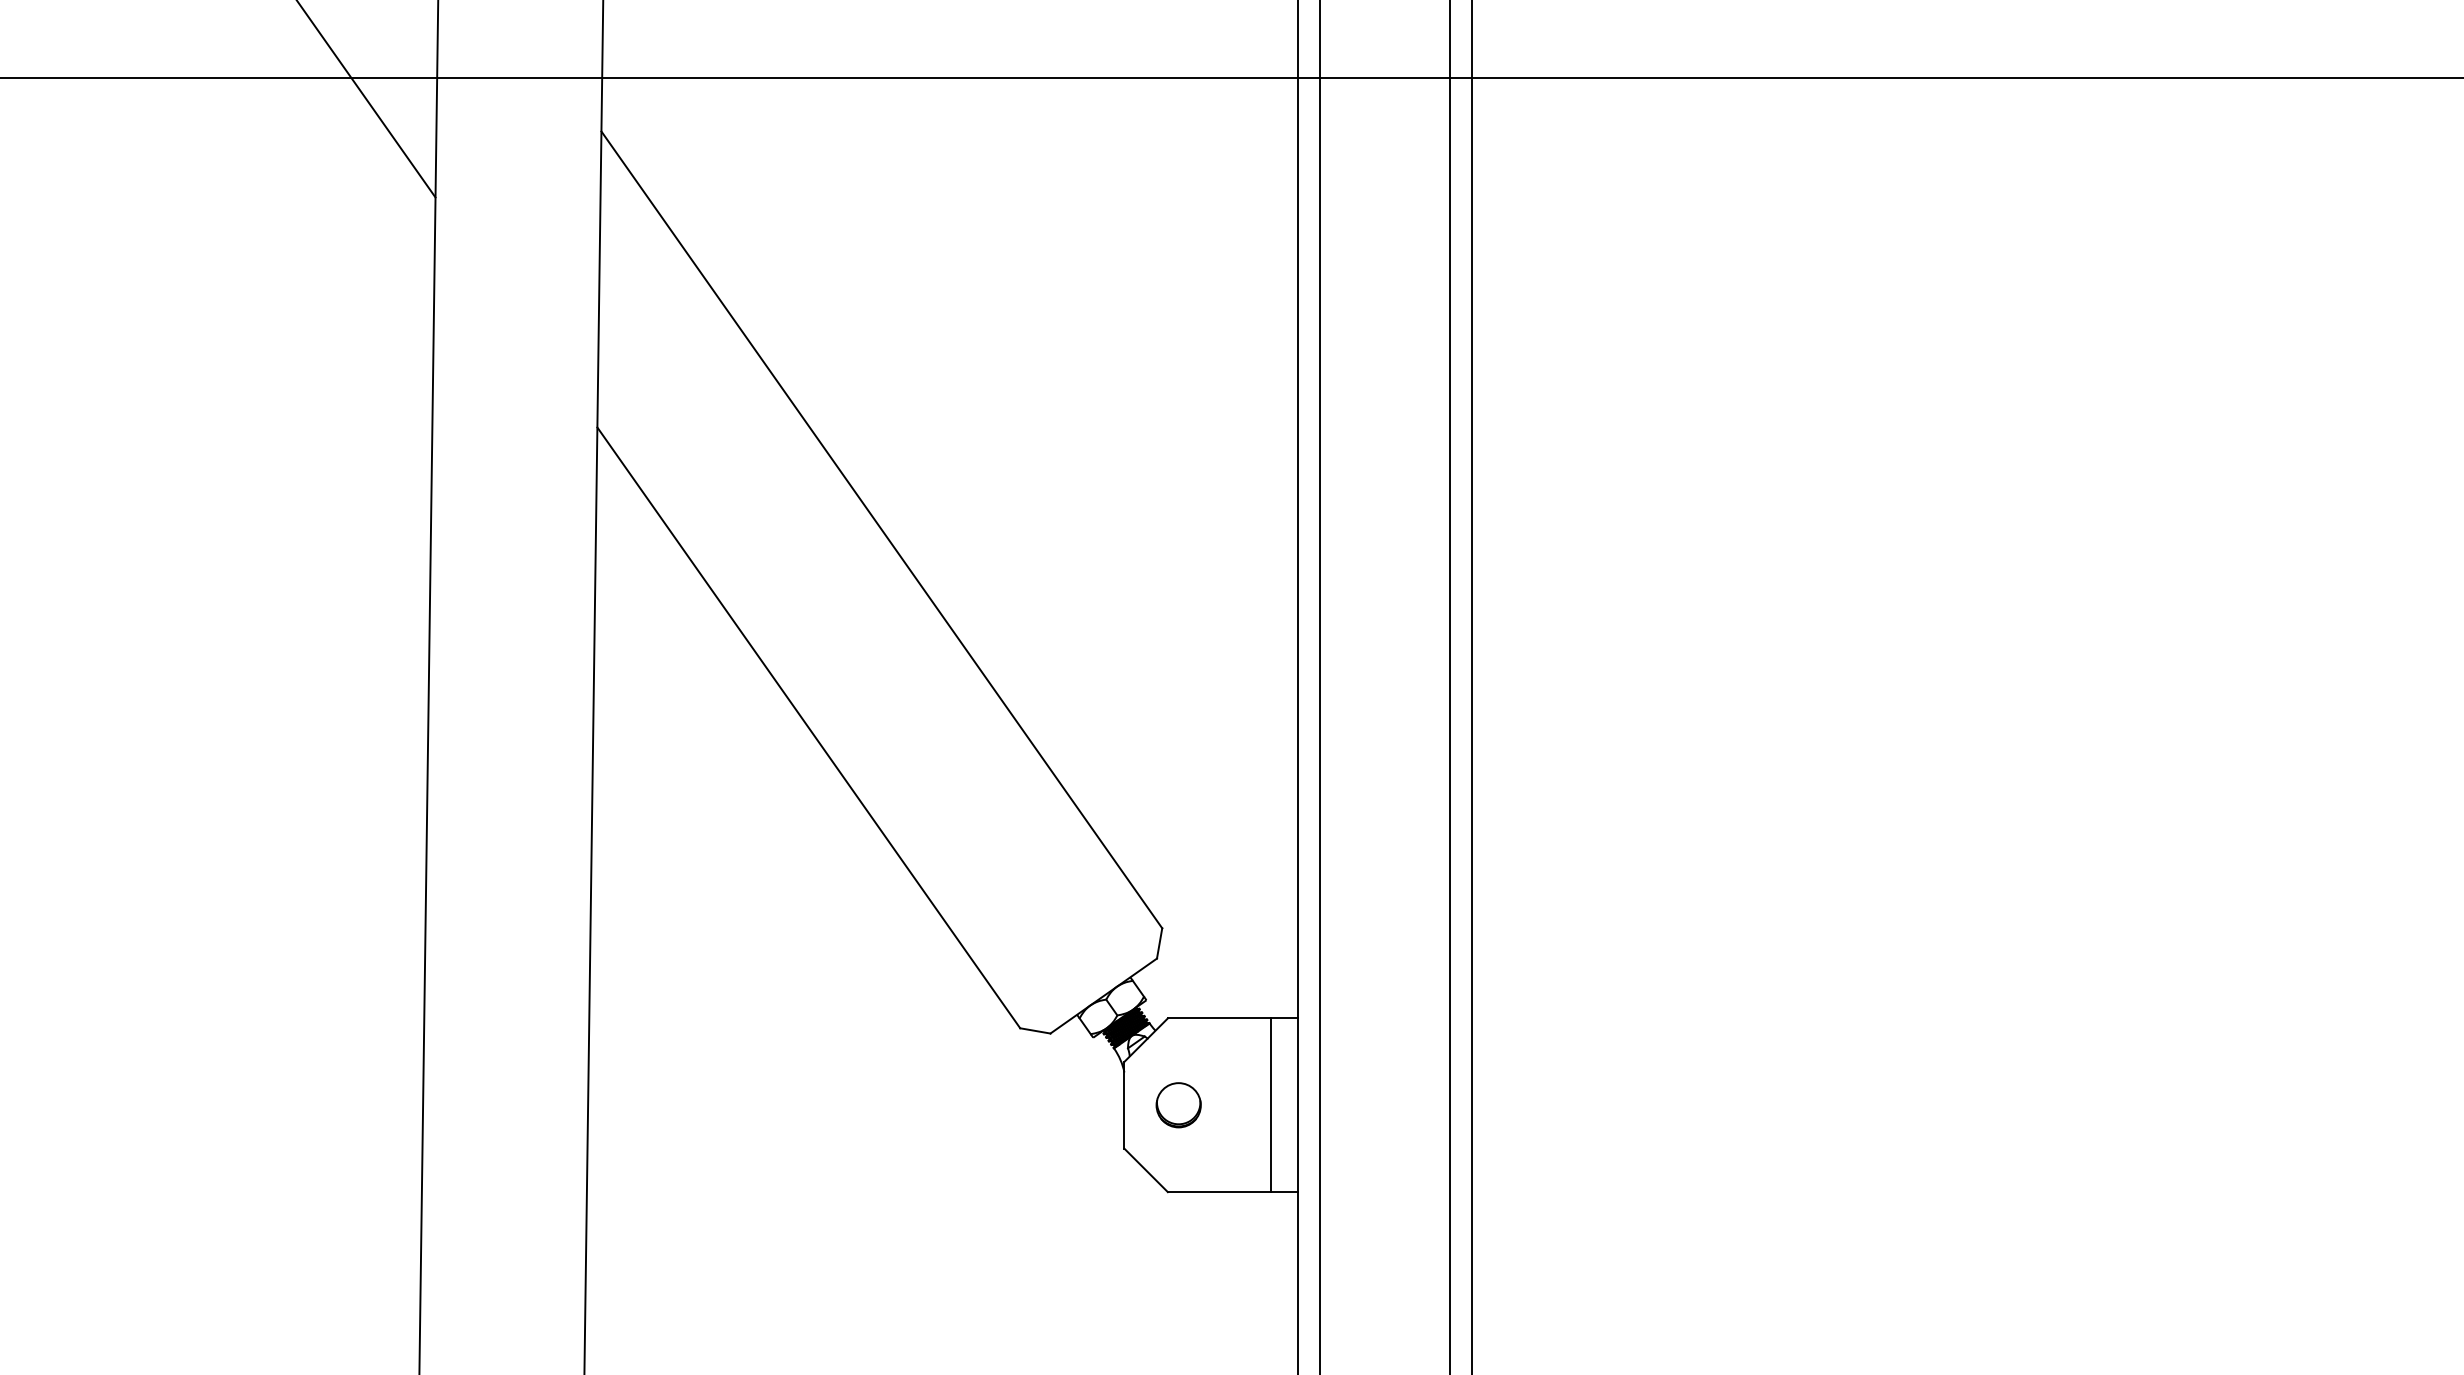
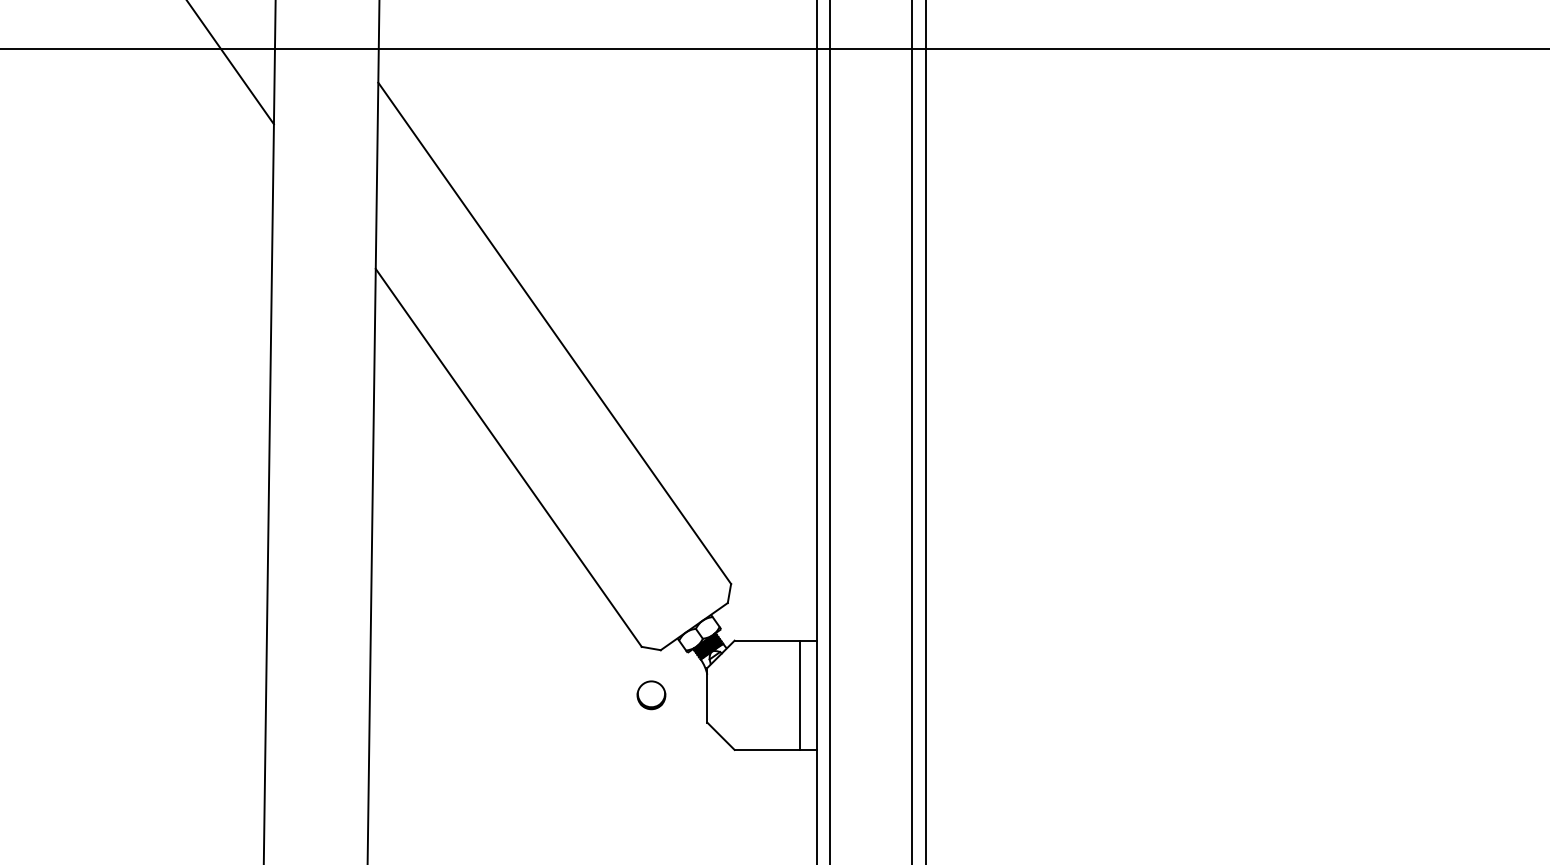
part: (1178, 1105) -> (651, 695), moved

